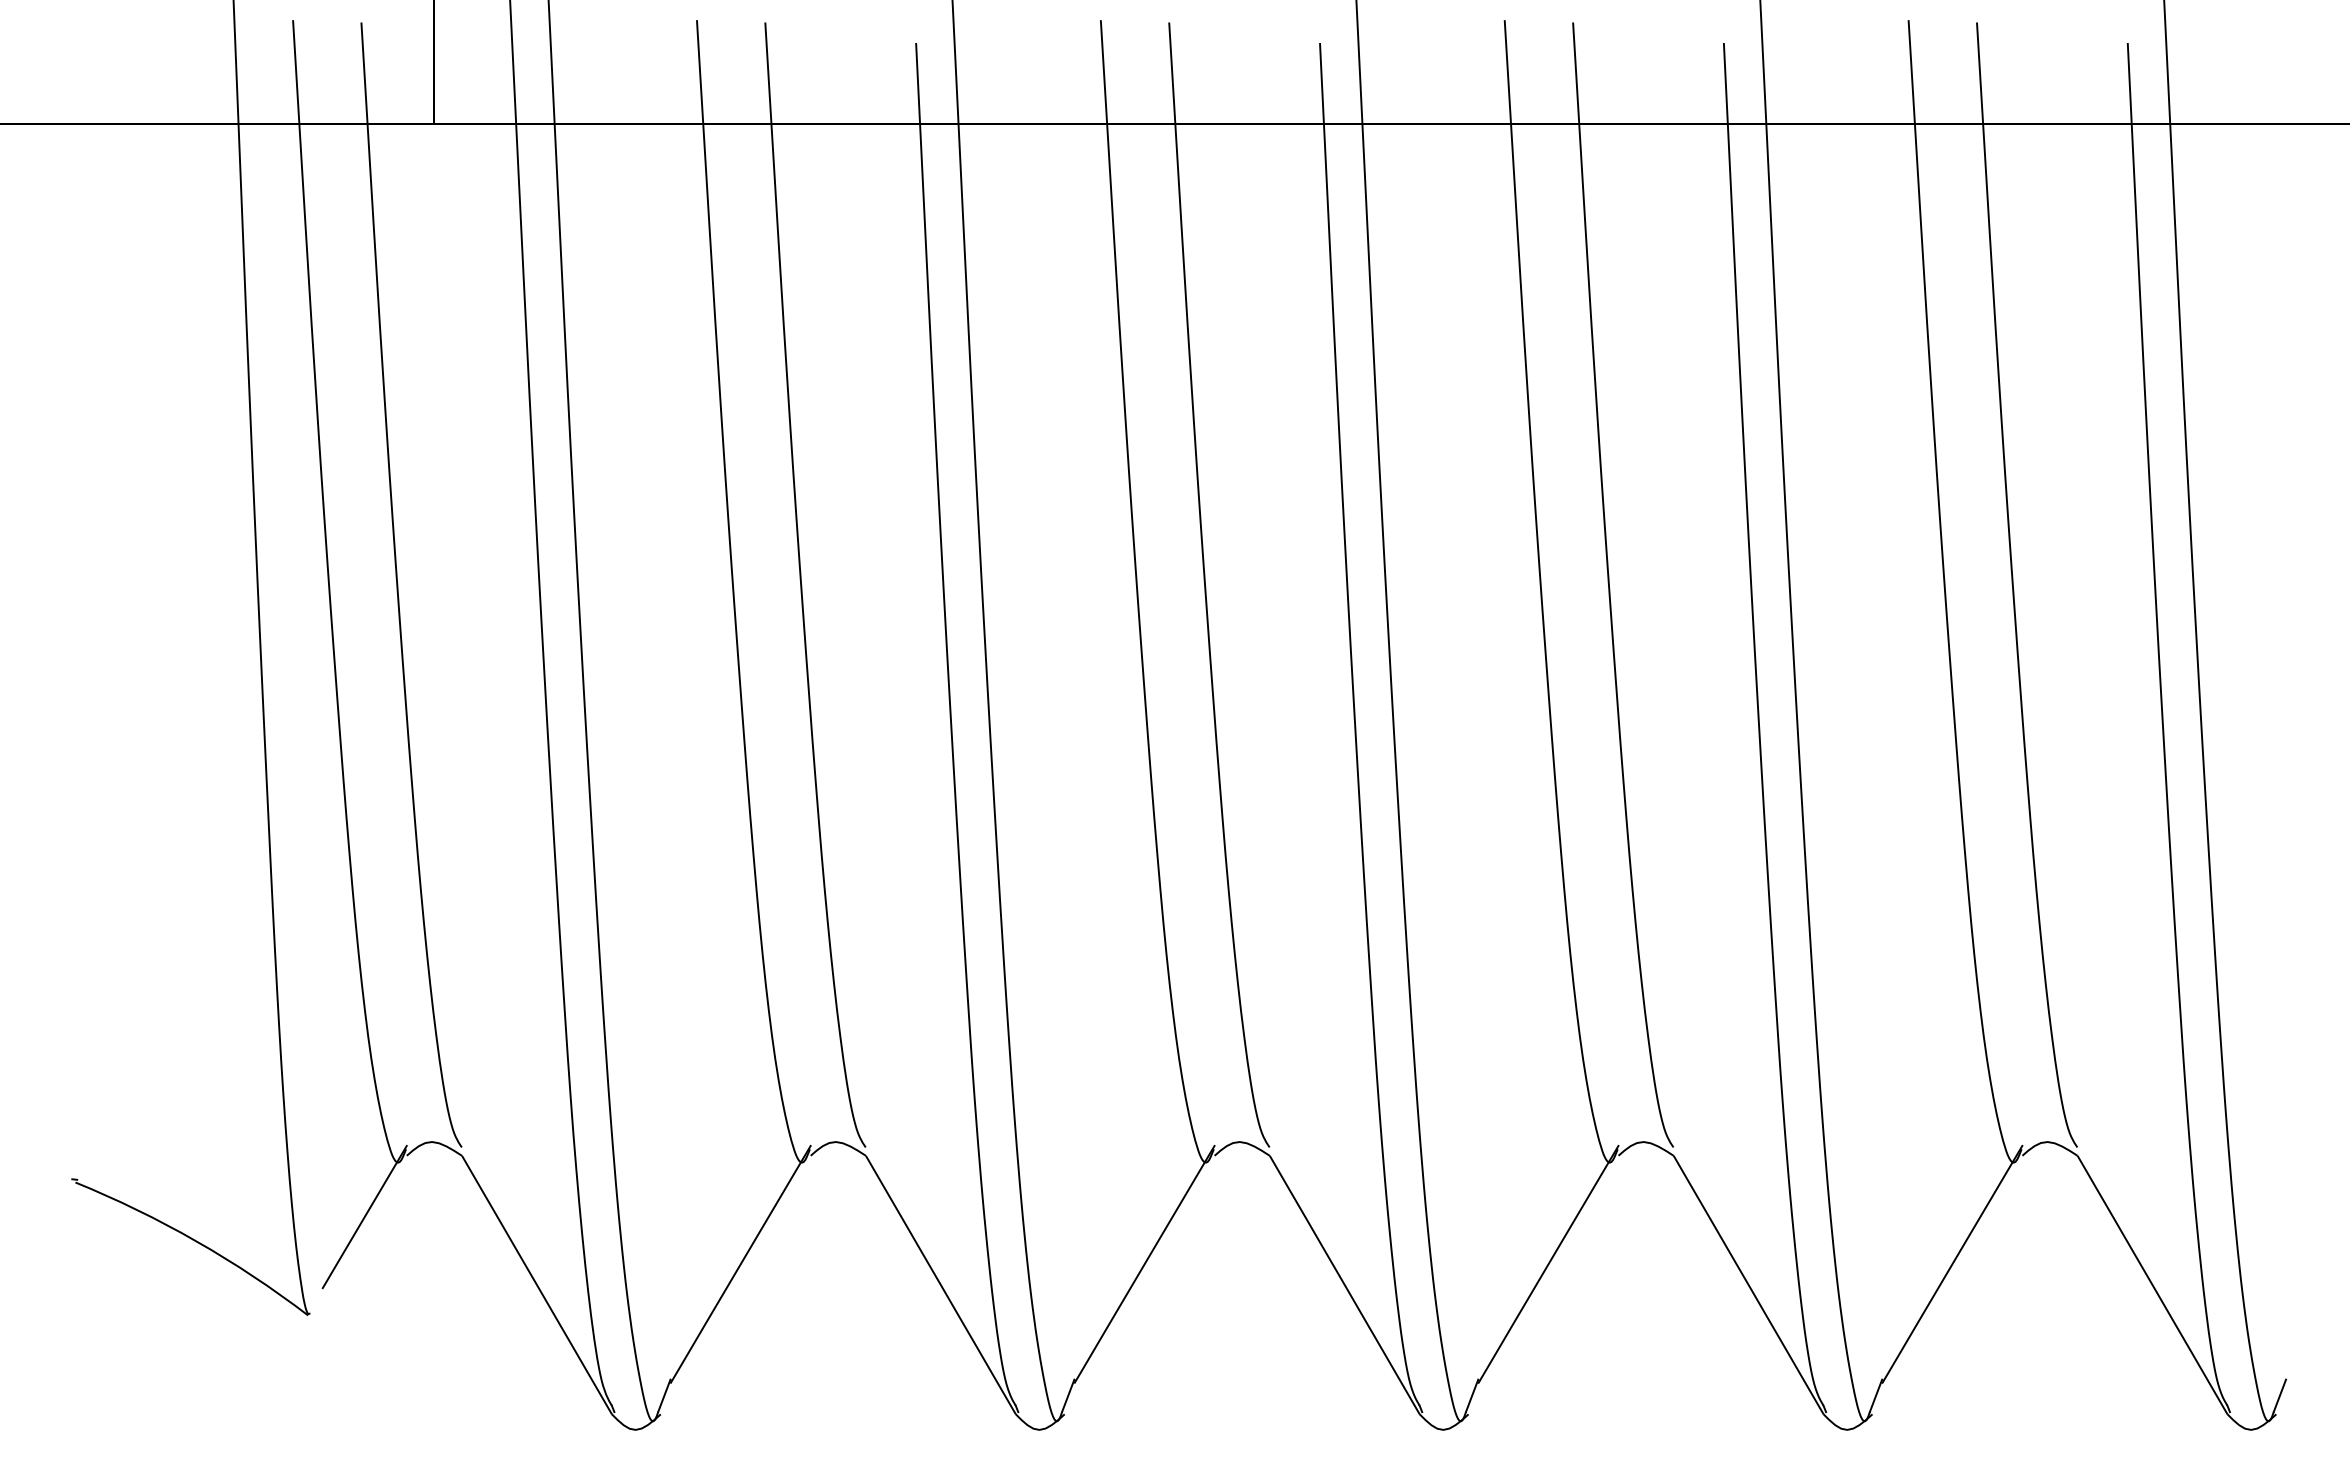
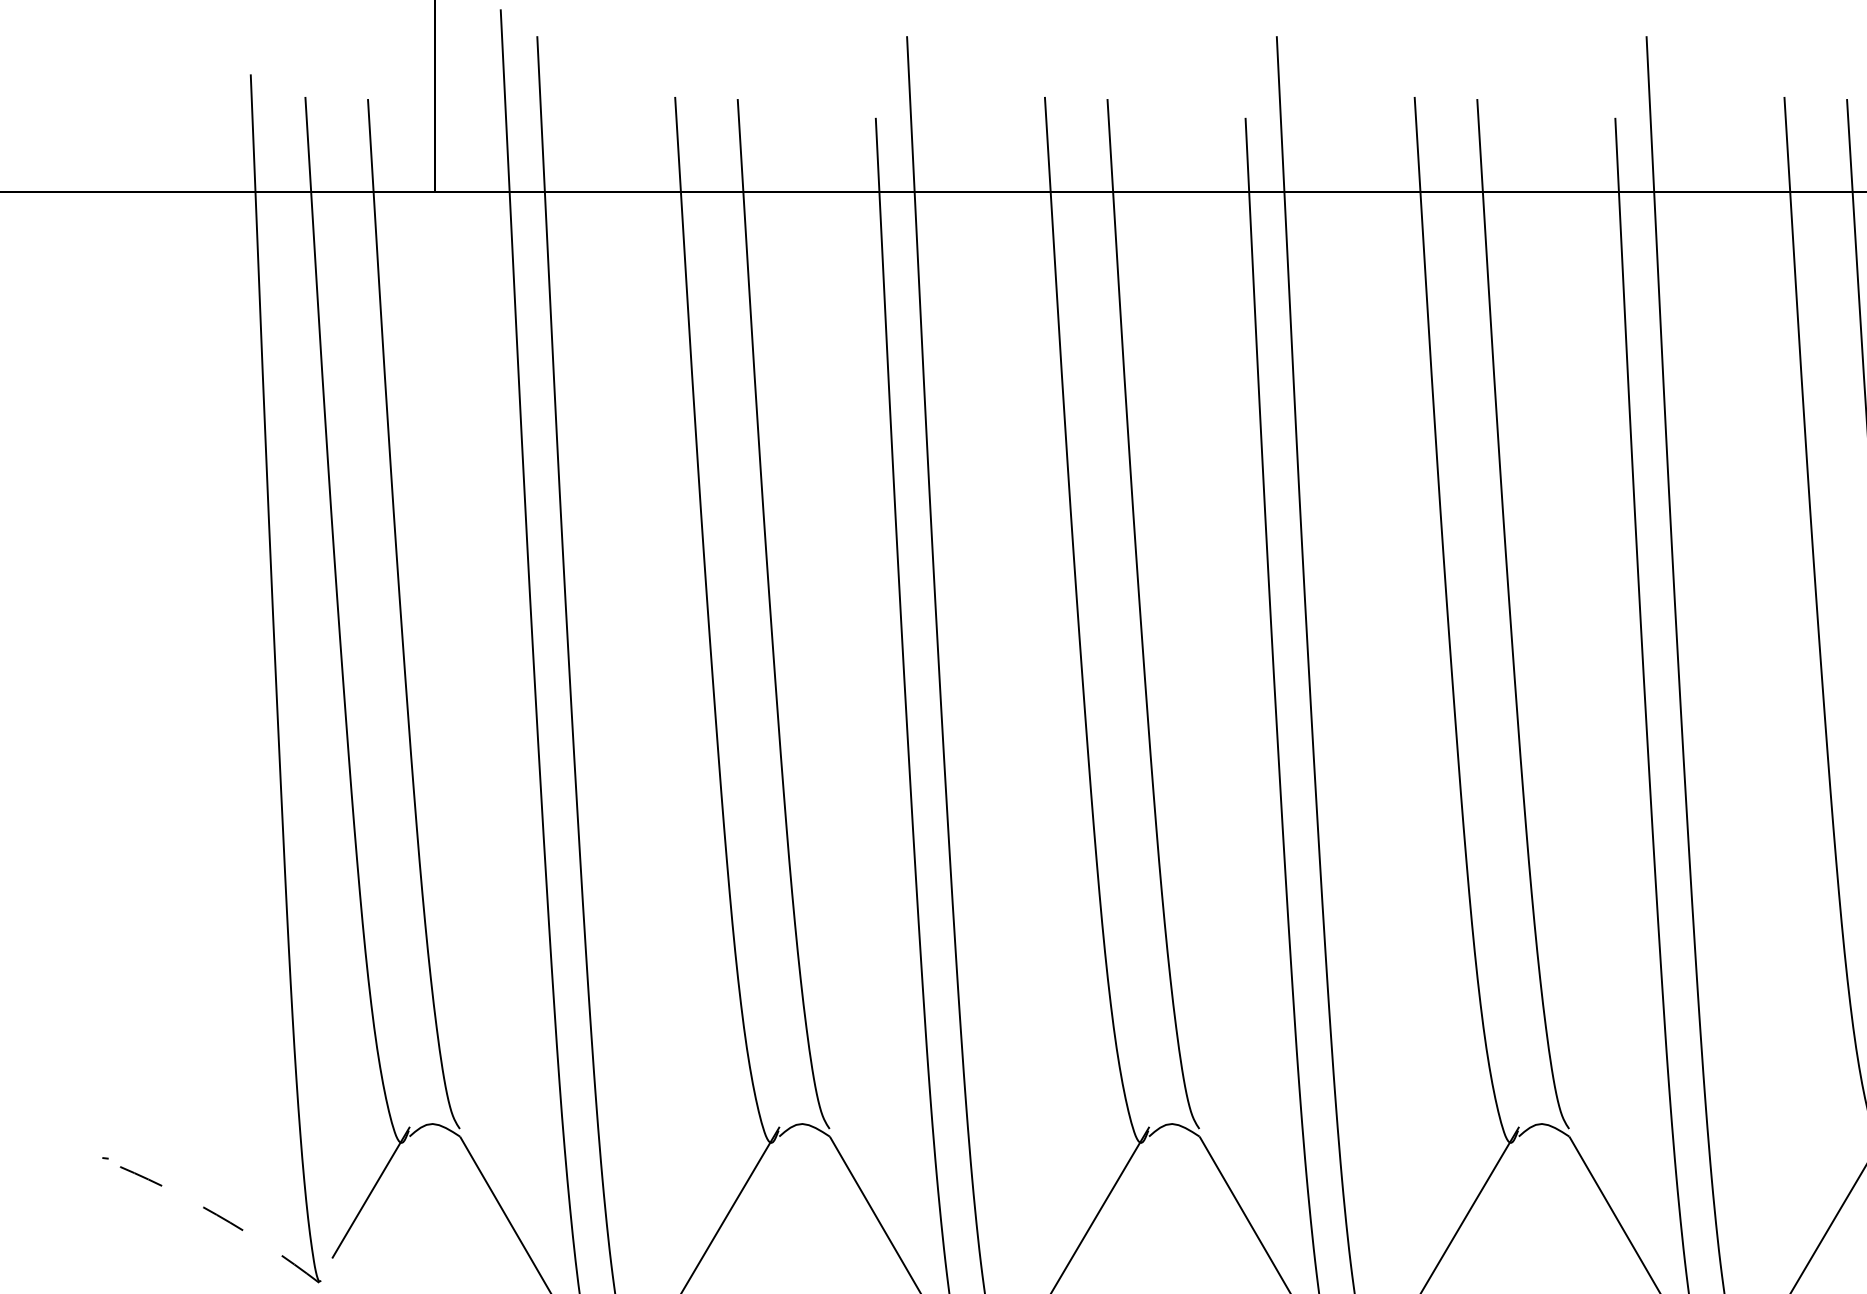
arc: (196, 1241) -> (217, 1215), solid -> dashed

